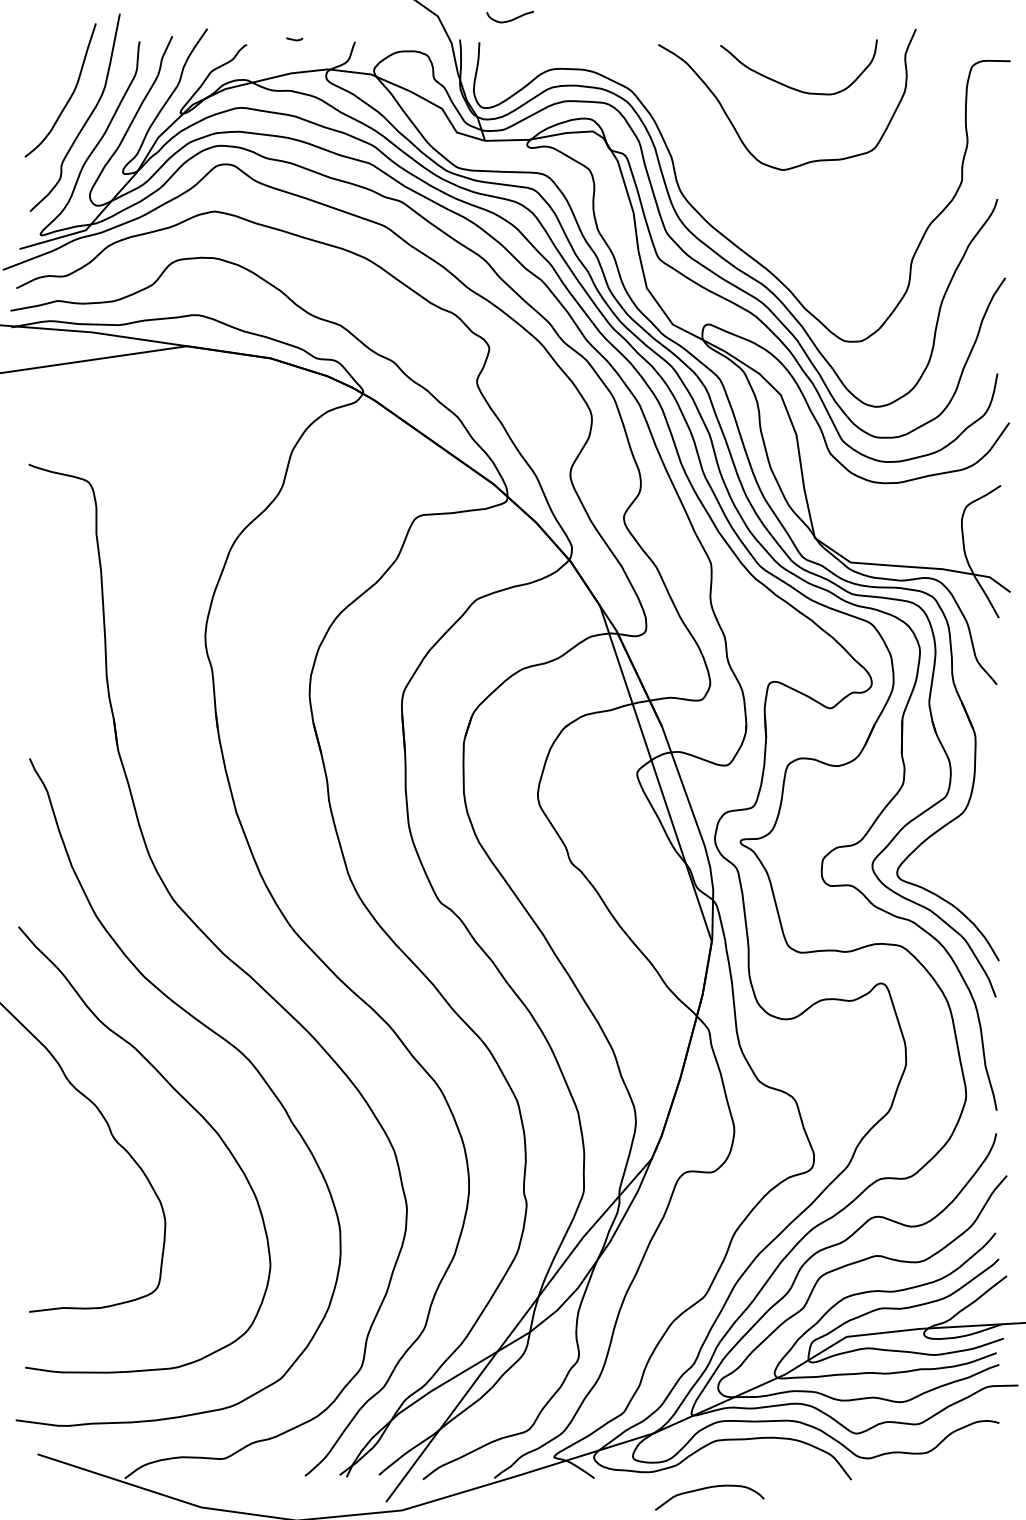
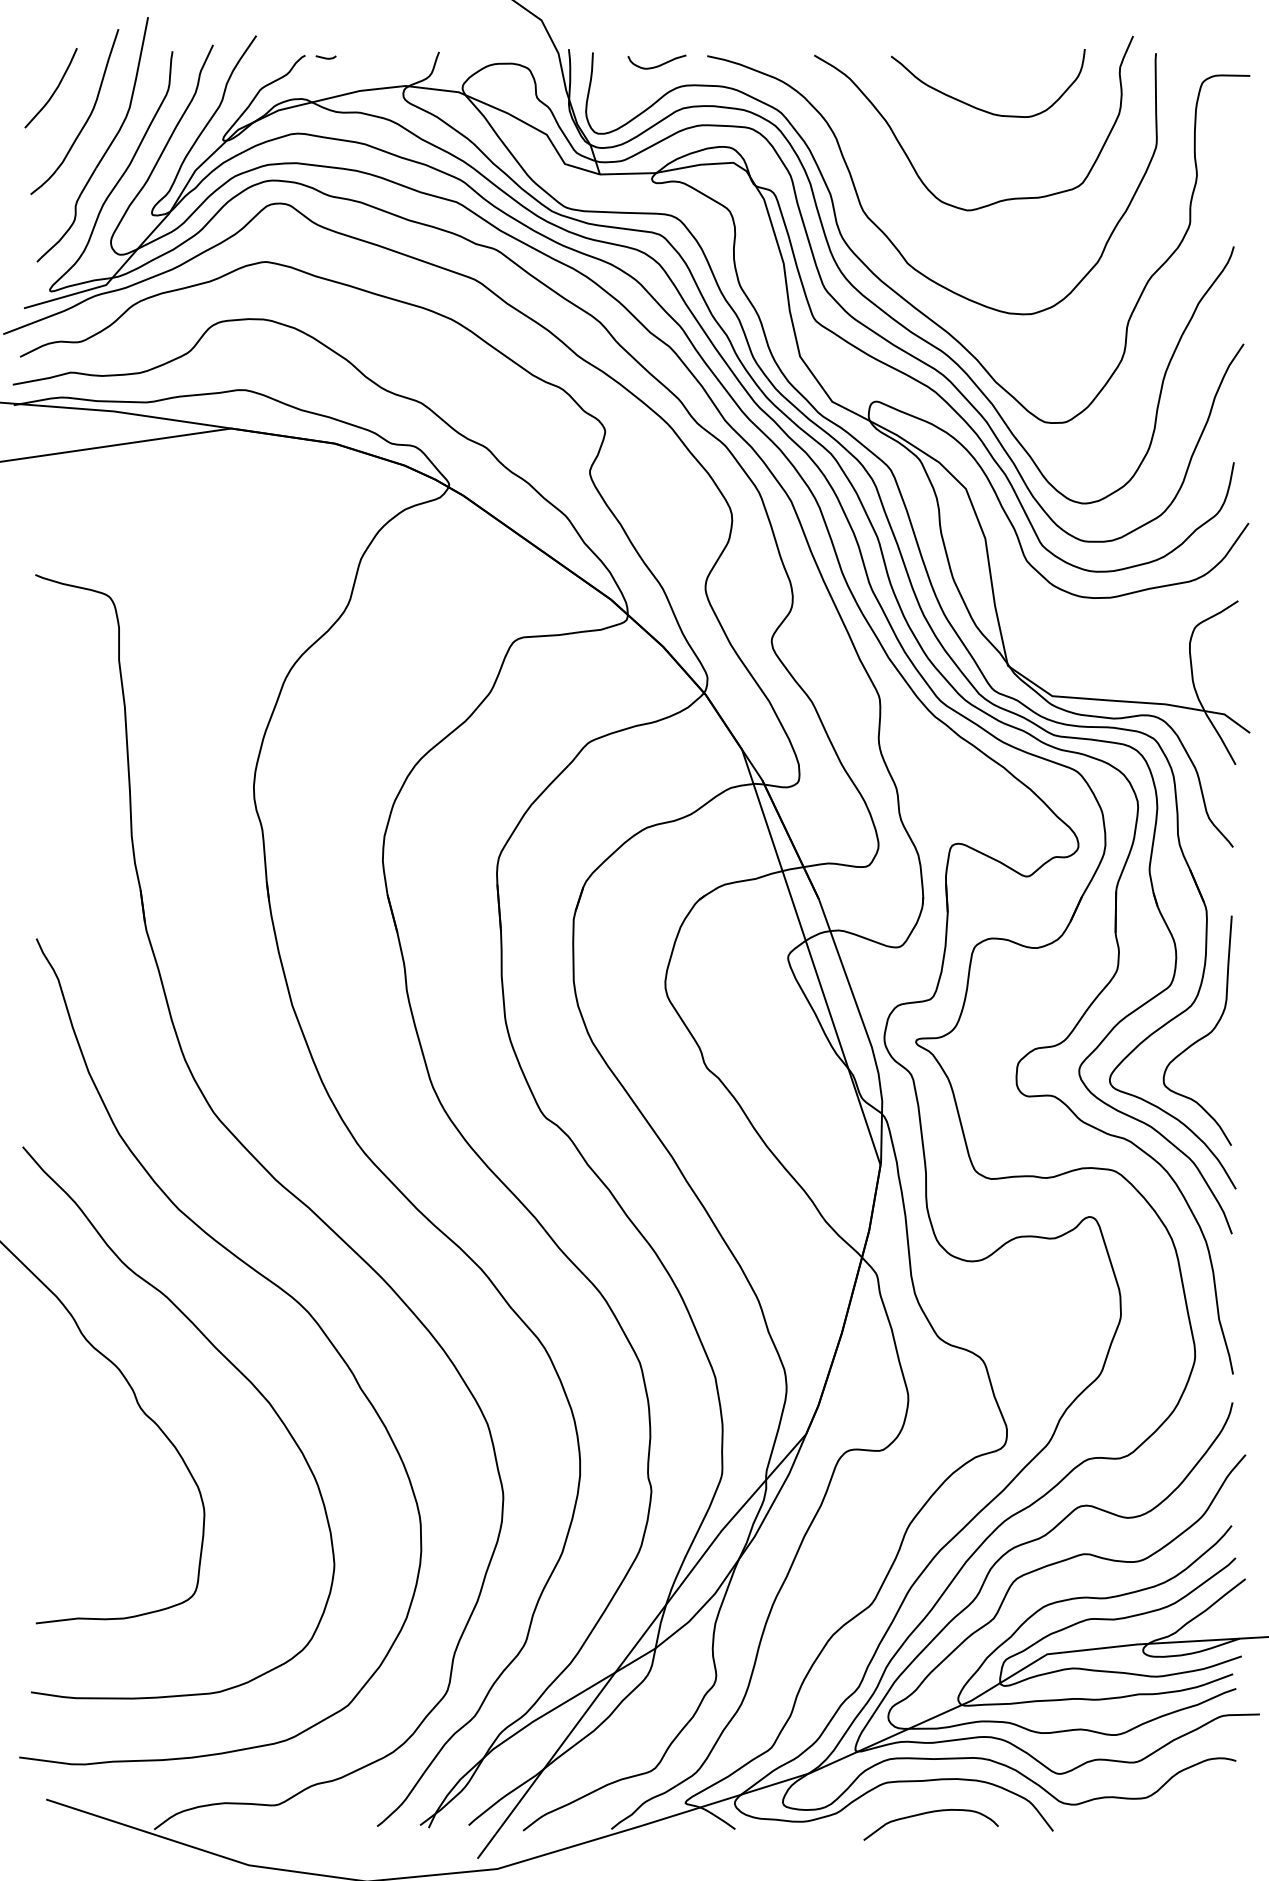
curve: (510, 19) -> (657, 65), moved
line: (294, 39) -> (325, 57), moved
curve: (44, 72) -> (54, 89), added
curve: (714, 187) -> (883, 232), added
curve: (970, 838) -> (1200, 1037), added
curve: (705, 1489) -> (925, 1814), moved

